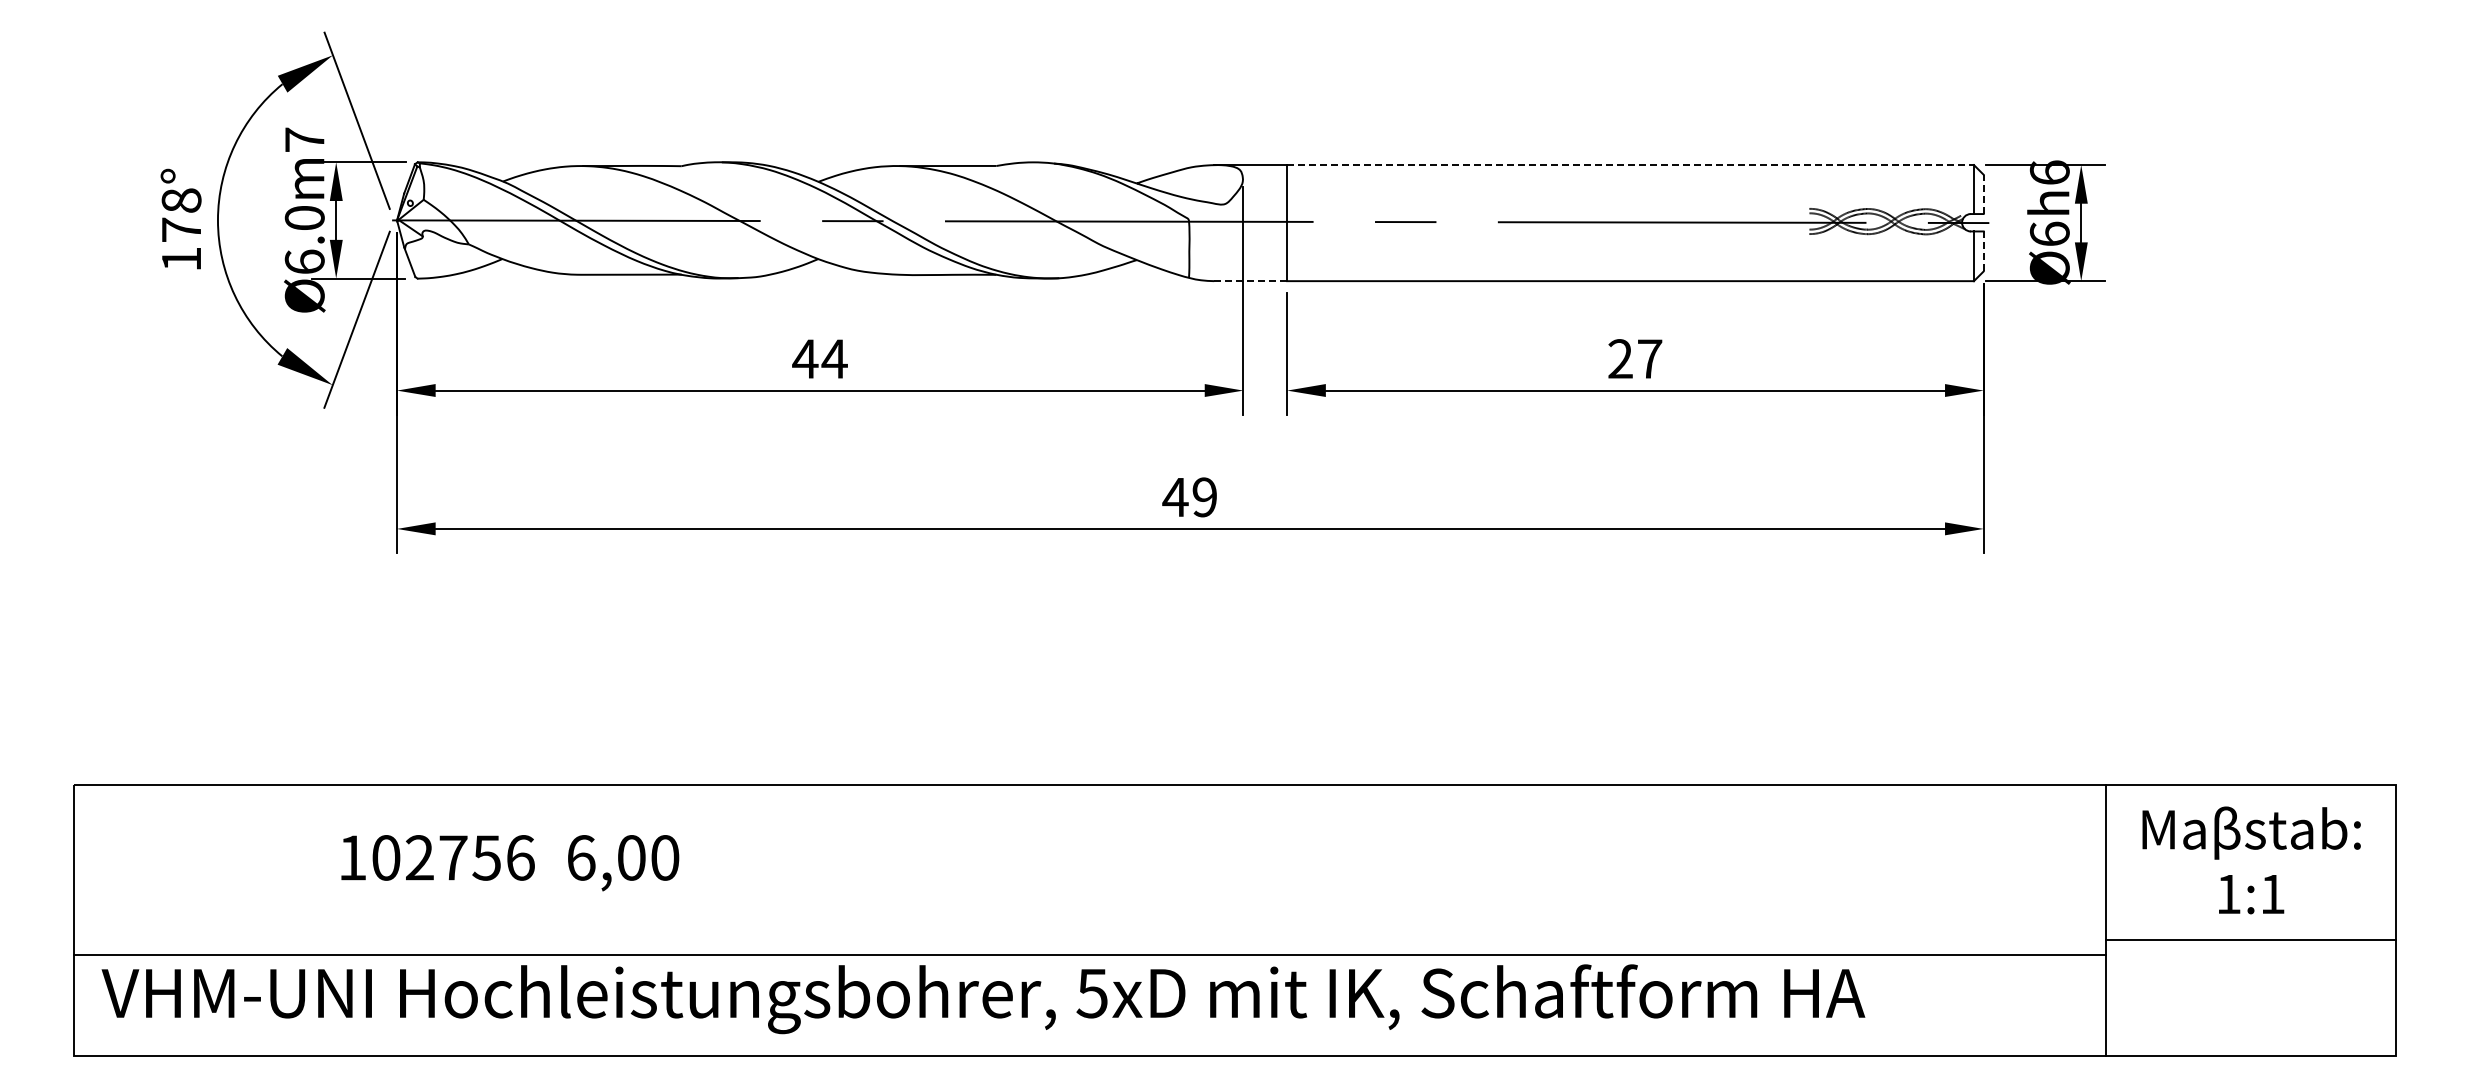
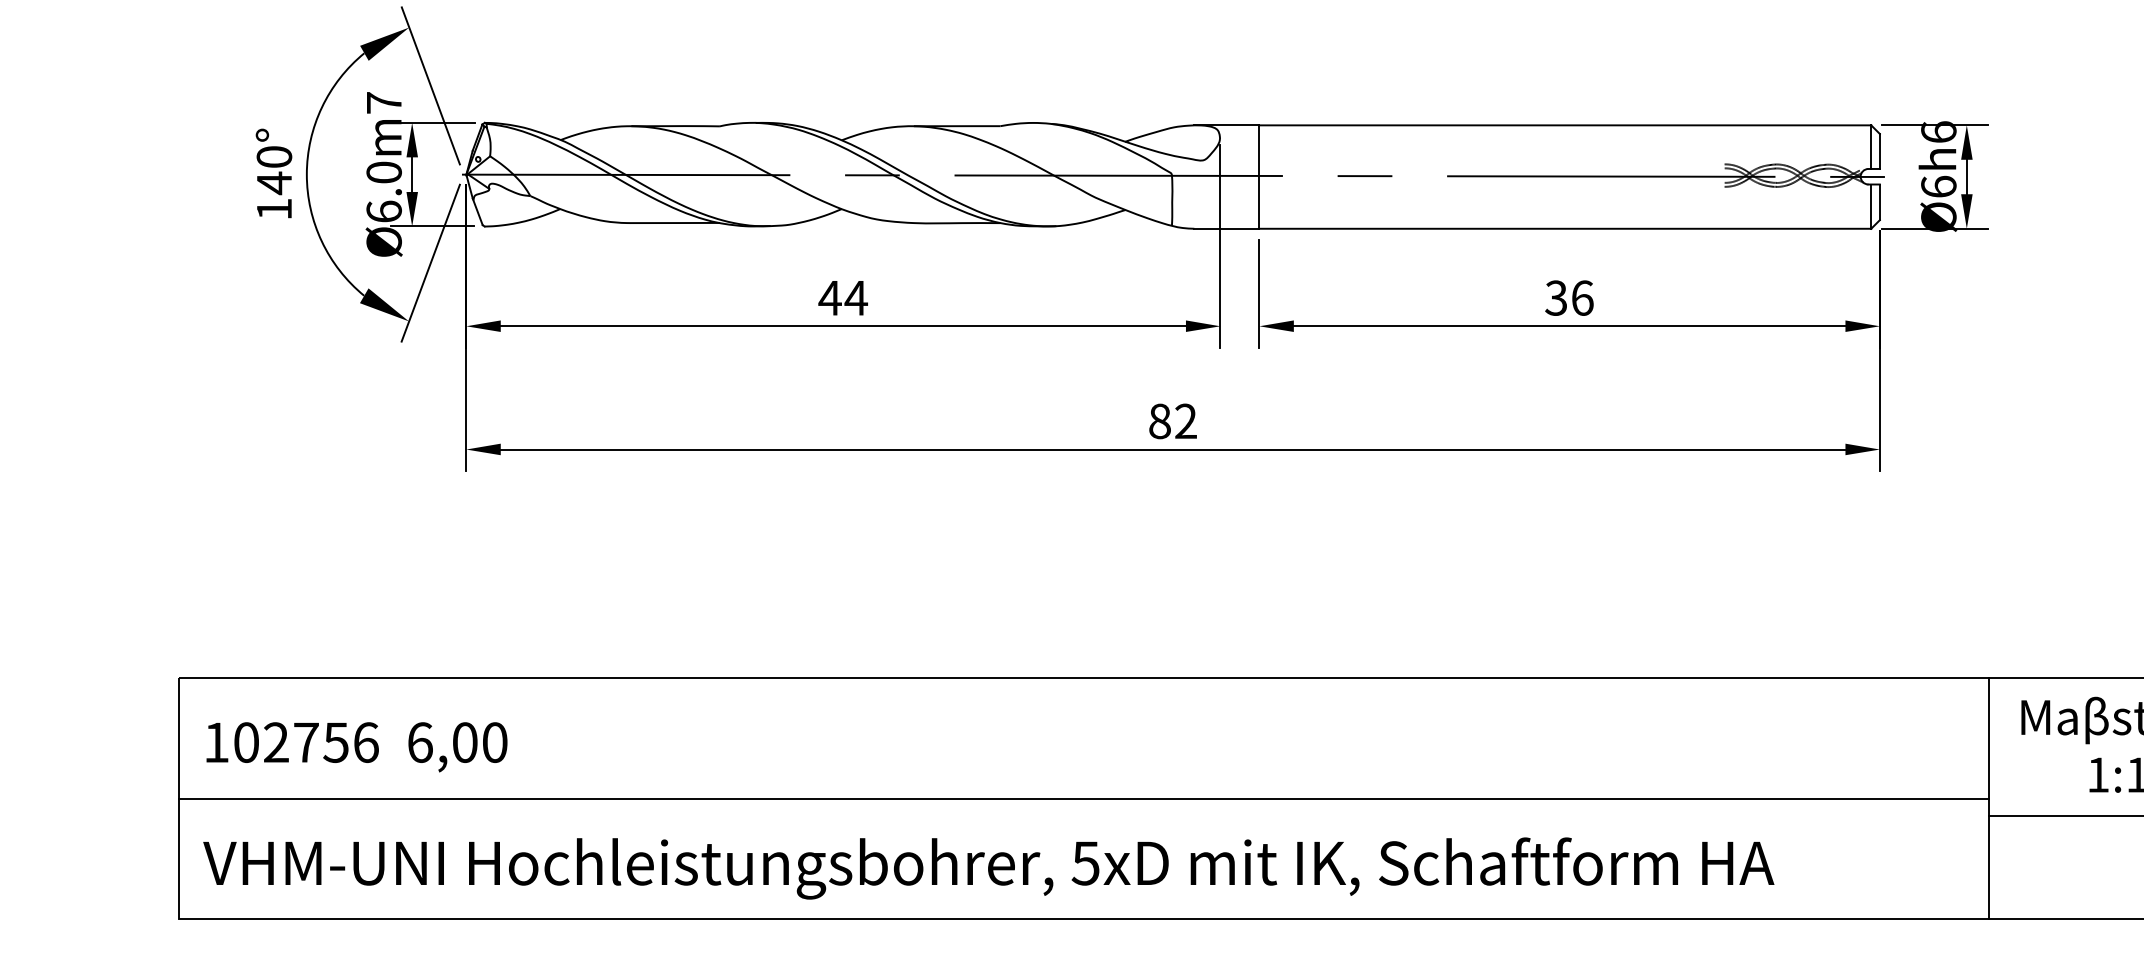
line: (1631, 165) -> (1566, 125), dashed -> solid
line: (1983, 194) -> (1879, 151), dashed -> solid
text: (181, 215) -> (274, 170), 178° -> 140°
line: (1983, 251) -> (1879, 202), dashed -> solid
line: (1251, 281) -> (1227, 229), dashed -> solid
text: (1634, 359) -> (1568, 298), 27 -> 36
text: (1189, 497) -> (1172, 421), 49 -> 82
text: (510, 863) -> (357, 747), moved
line: (1089, 954) -> (1083, 798), moved

